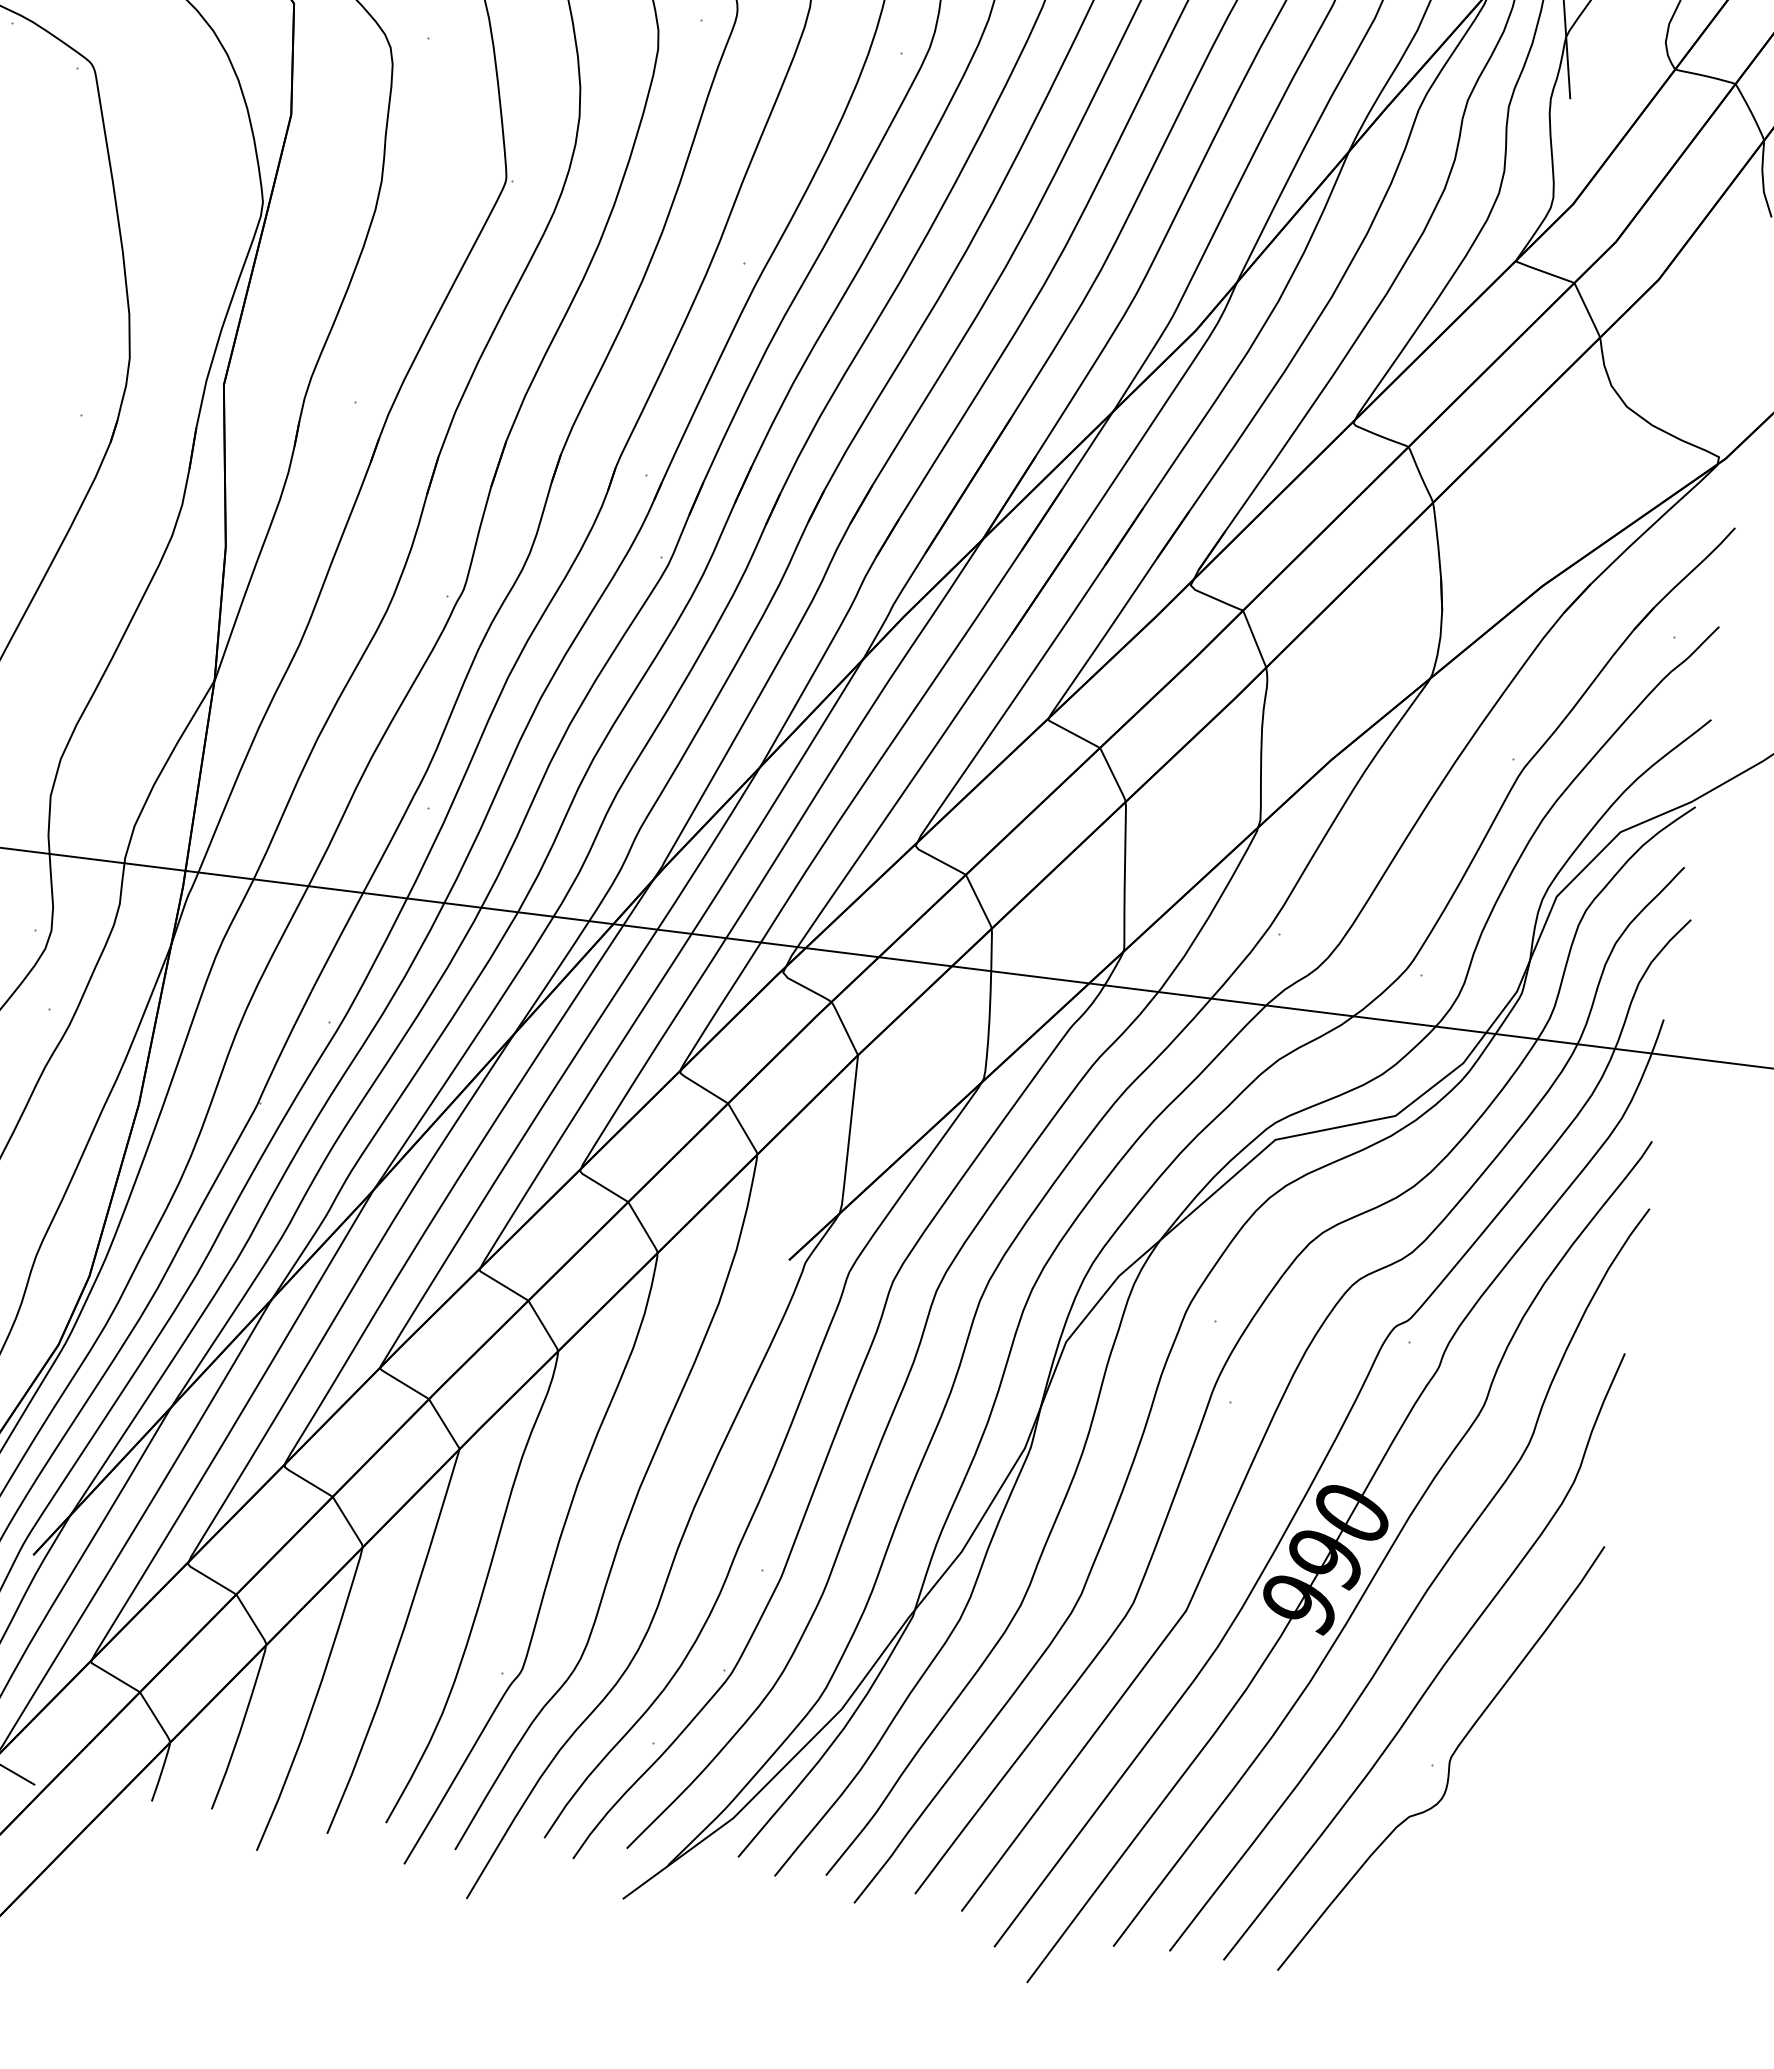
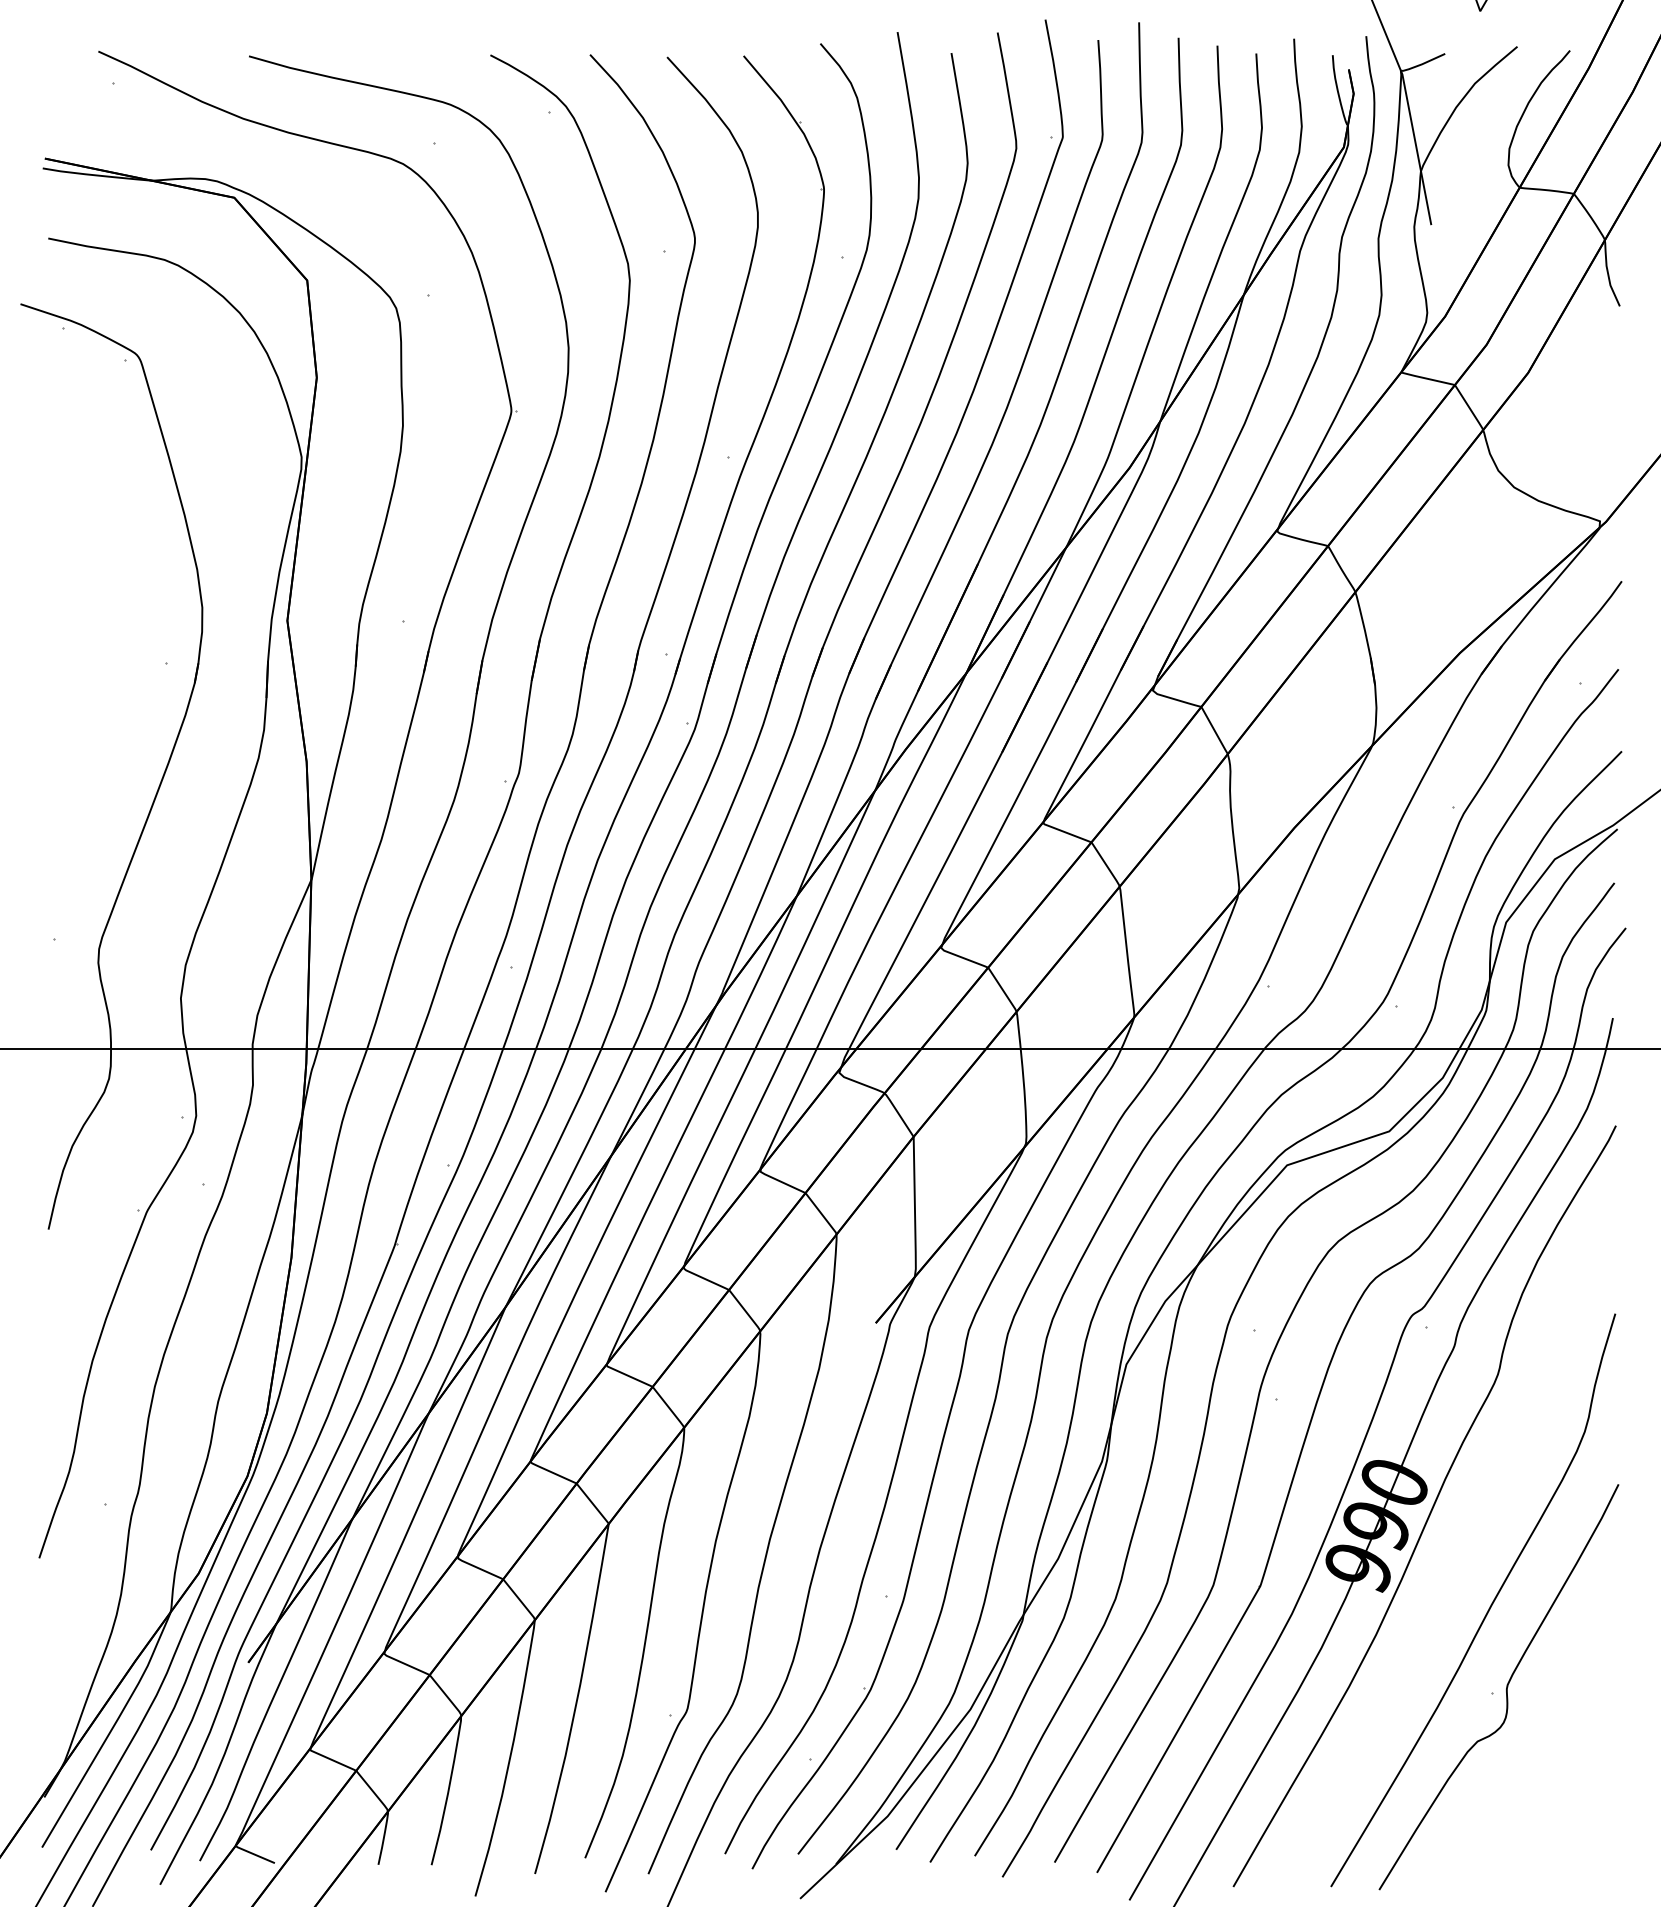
curve: (1426, 1589) -> (1467, 1541), removed

